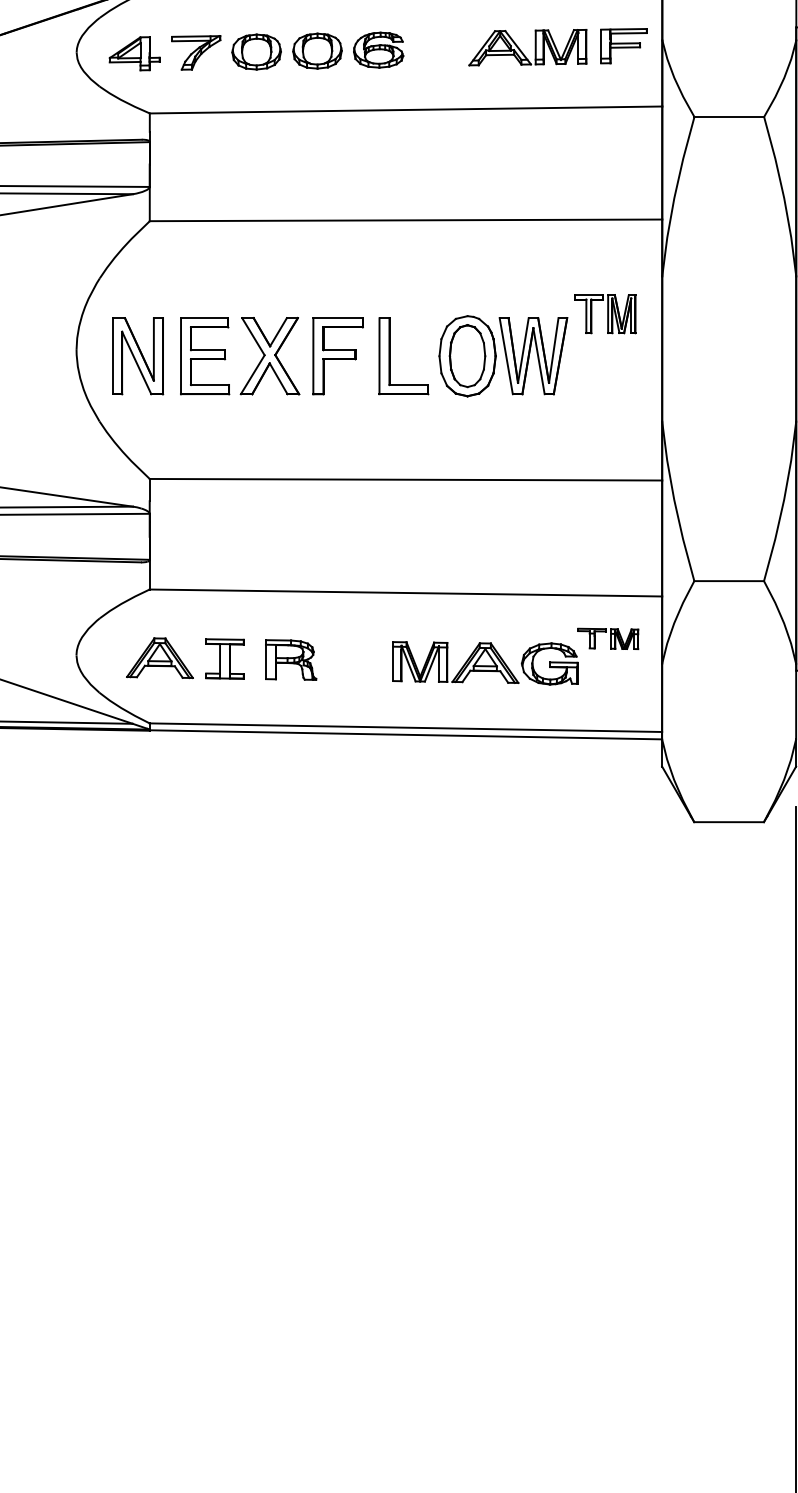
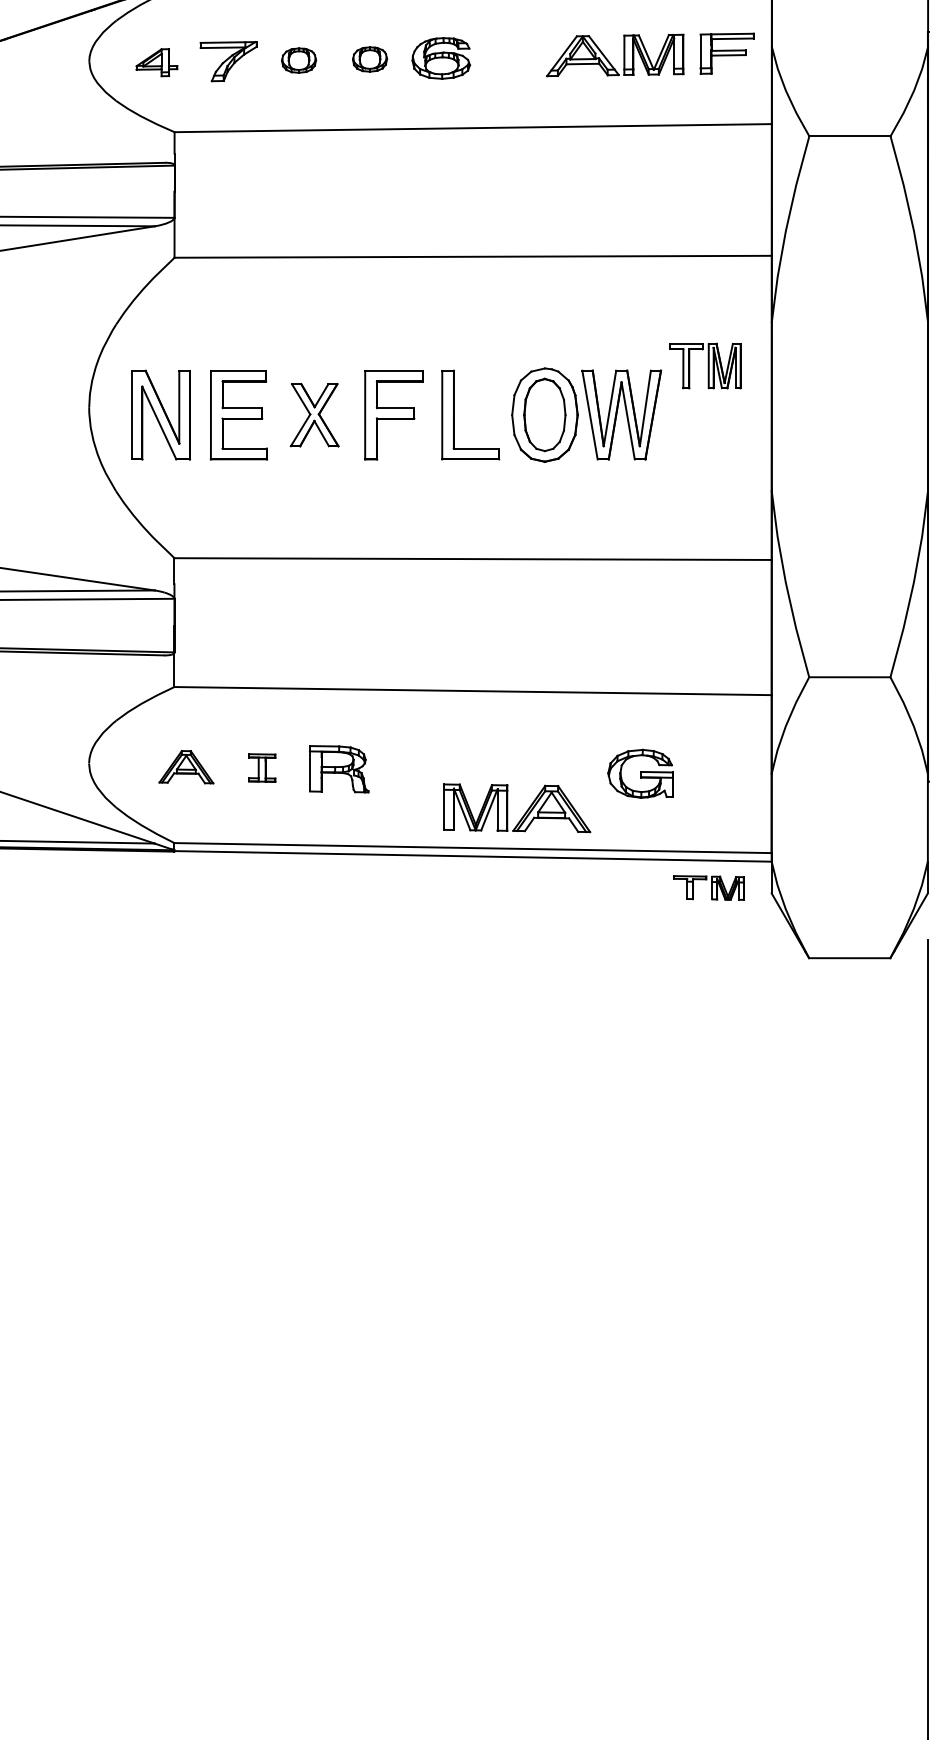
part: (317, 50) -> (370, 58), size x0.6
part: (256, 51) -> (298, 59), size x0.6
part: (134, 53) -> (156, 62), size x0.7
part: (269, 356) -> (314, 415), size x0.7
part: (608, 638) -> (709, 887), moved
part: (159, 658) -> (185, 767), size x0.7
part: (224, 658) -> (261, 767), size x0.6
part: (448, 662) -> (508, 808), moved

